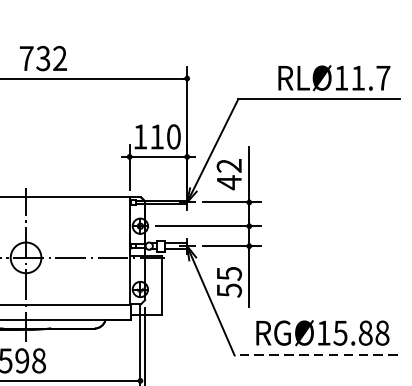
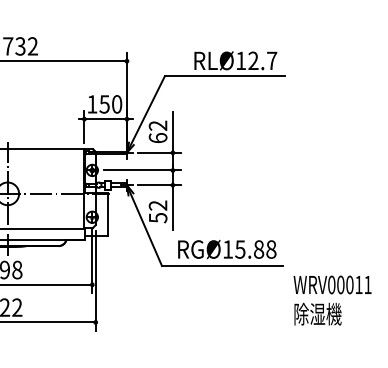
text: (358, 77) -> (253, 60), RLØ11.7 -> RLØ12.7
text: (156, 137) -> (104, 104), 110 -> 150
text: (228, 181) -> (157, 137), 42 -> 62
text: (228, 273) -> (157, 205), 55 -> 52
line: (315, 356) -> (221, 266), dashed -> solid

